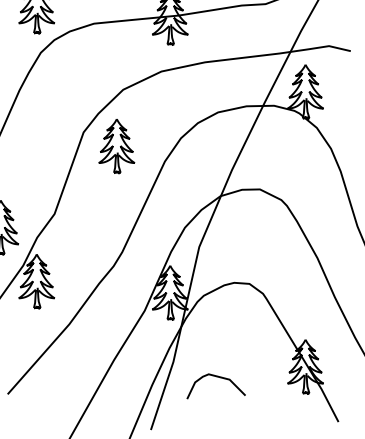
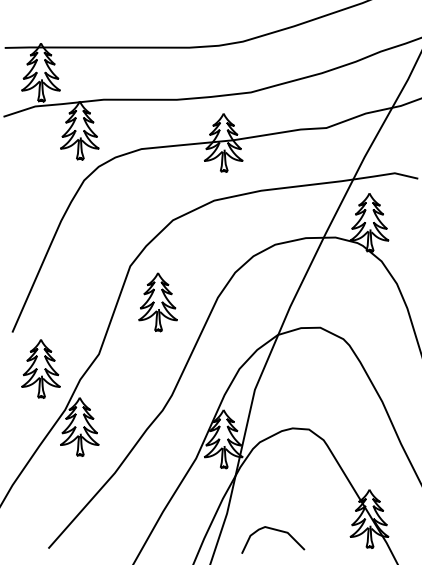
part: (116, 146) -> (157, 302), moved

